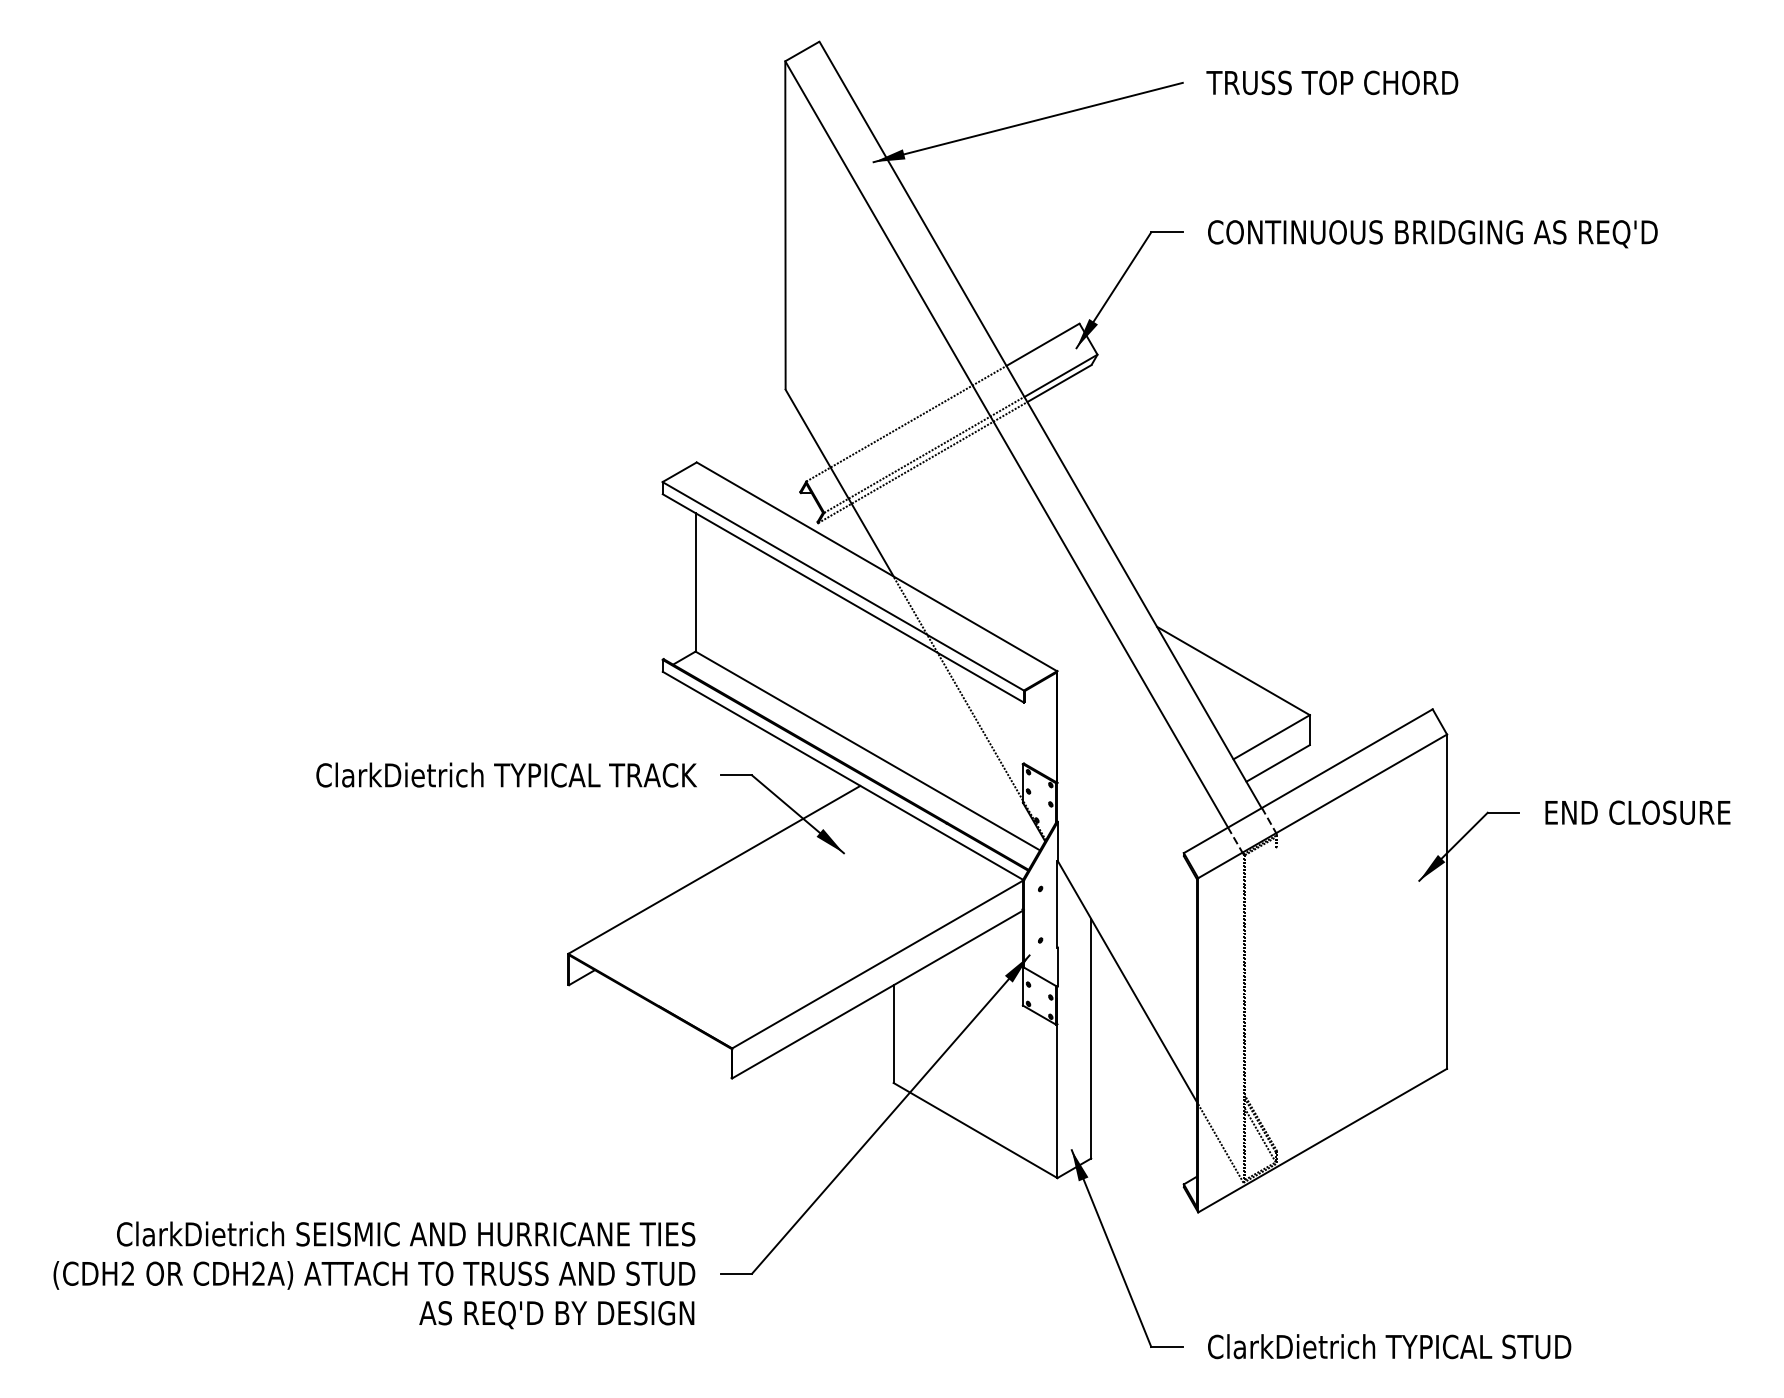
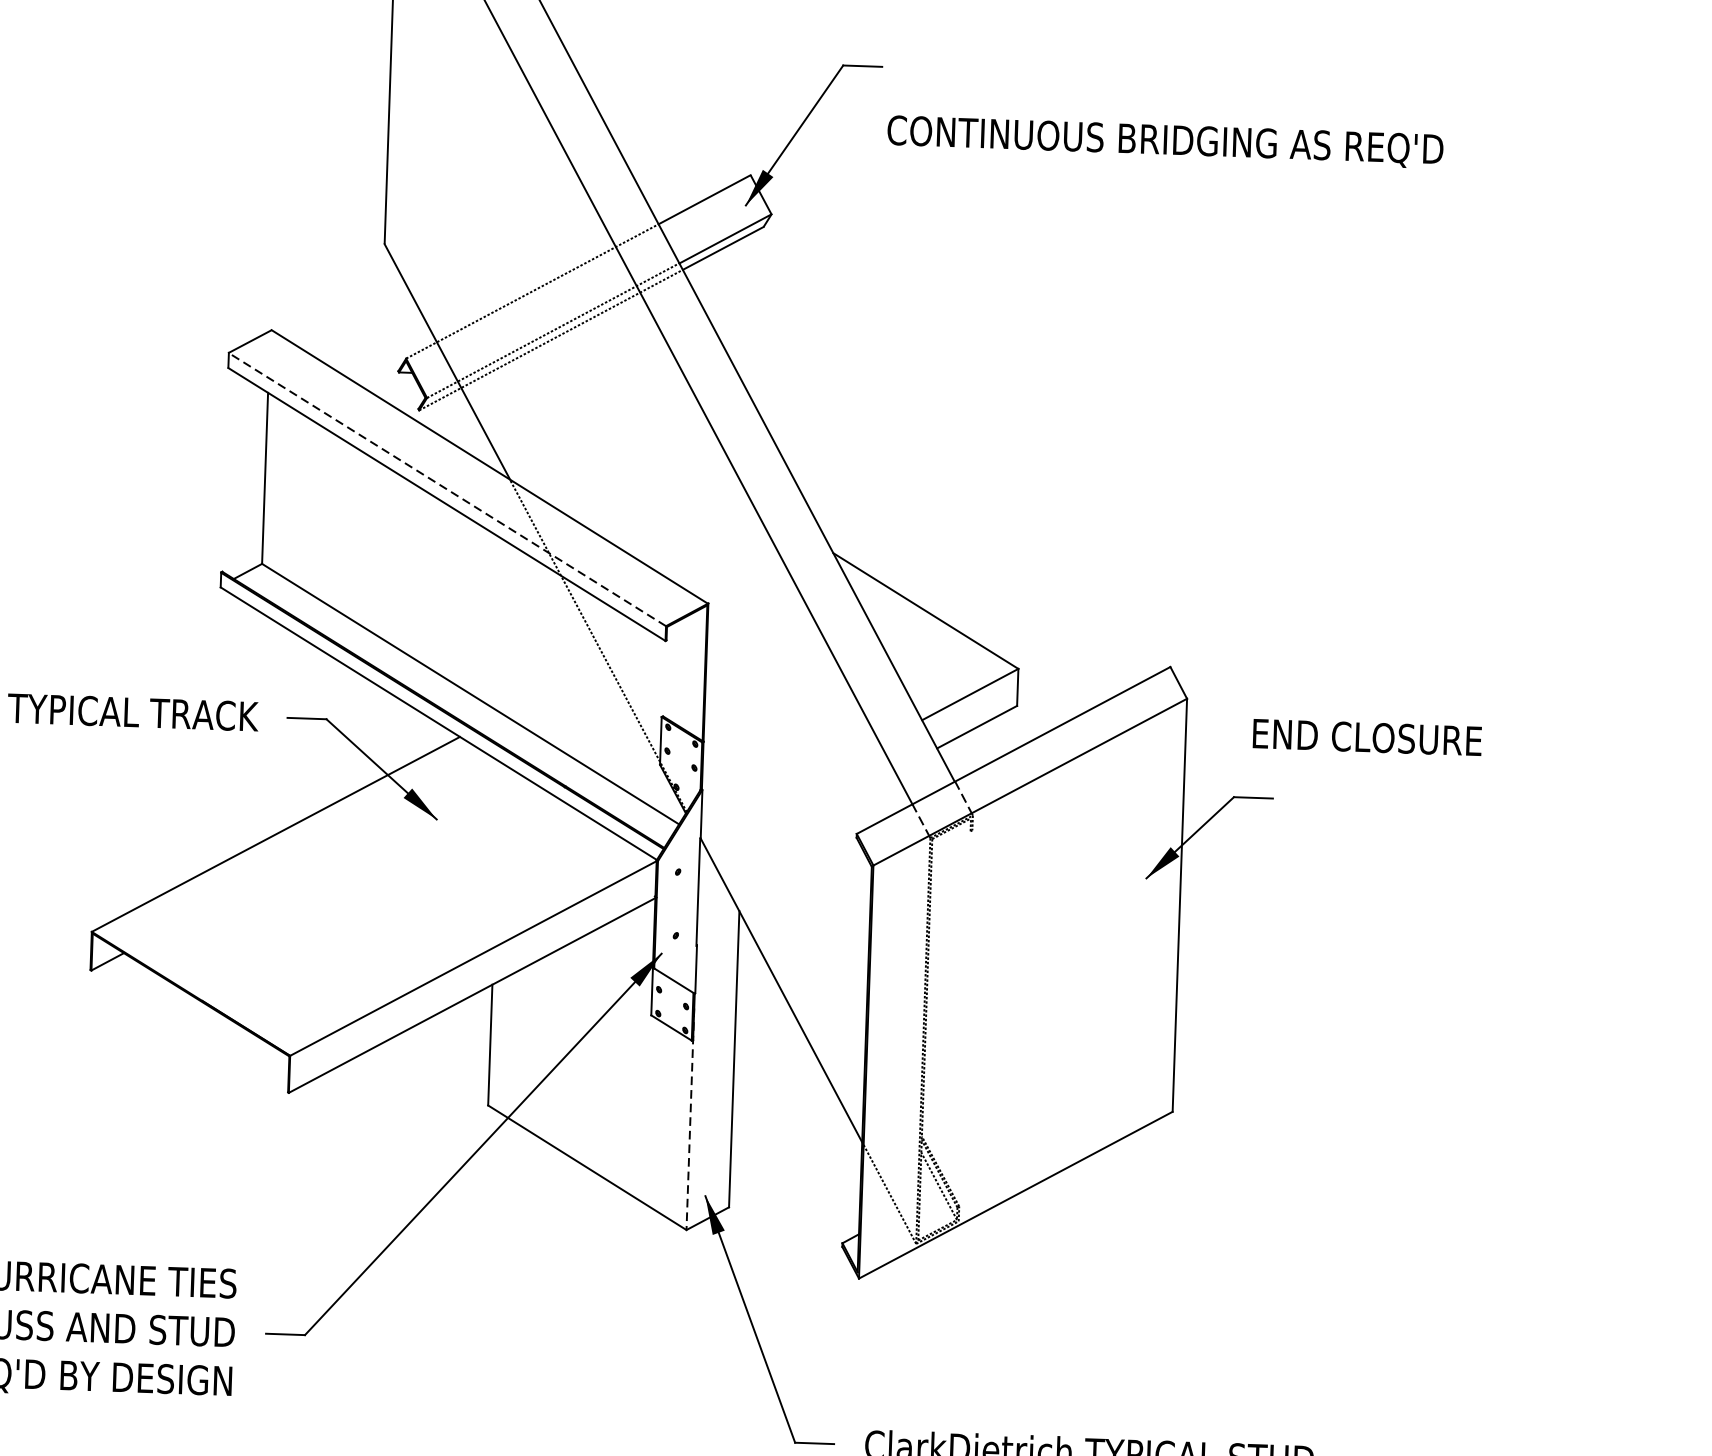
text: (1432, 234) -> (1164, 142), moved
line: (843, 586) -> (447, 489), solid -> dashed
text: (1637, 812) -> (1366, 737), moved
line: (1057, 1088) -> (690, 1119), solid -> dashed

